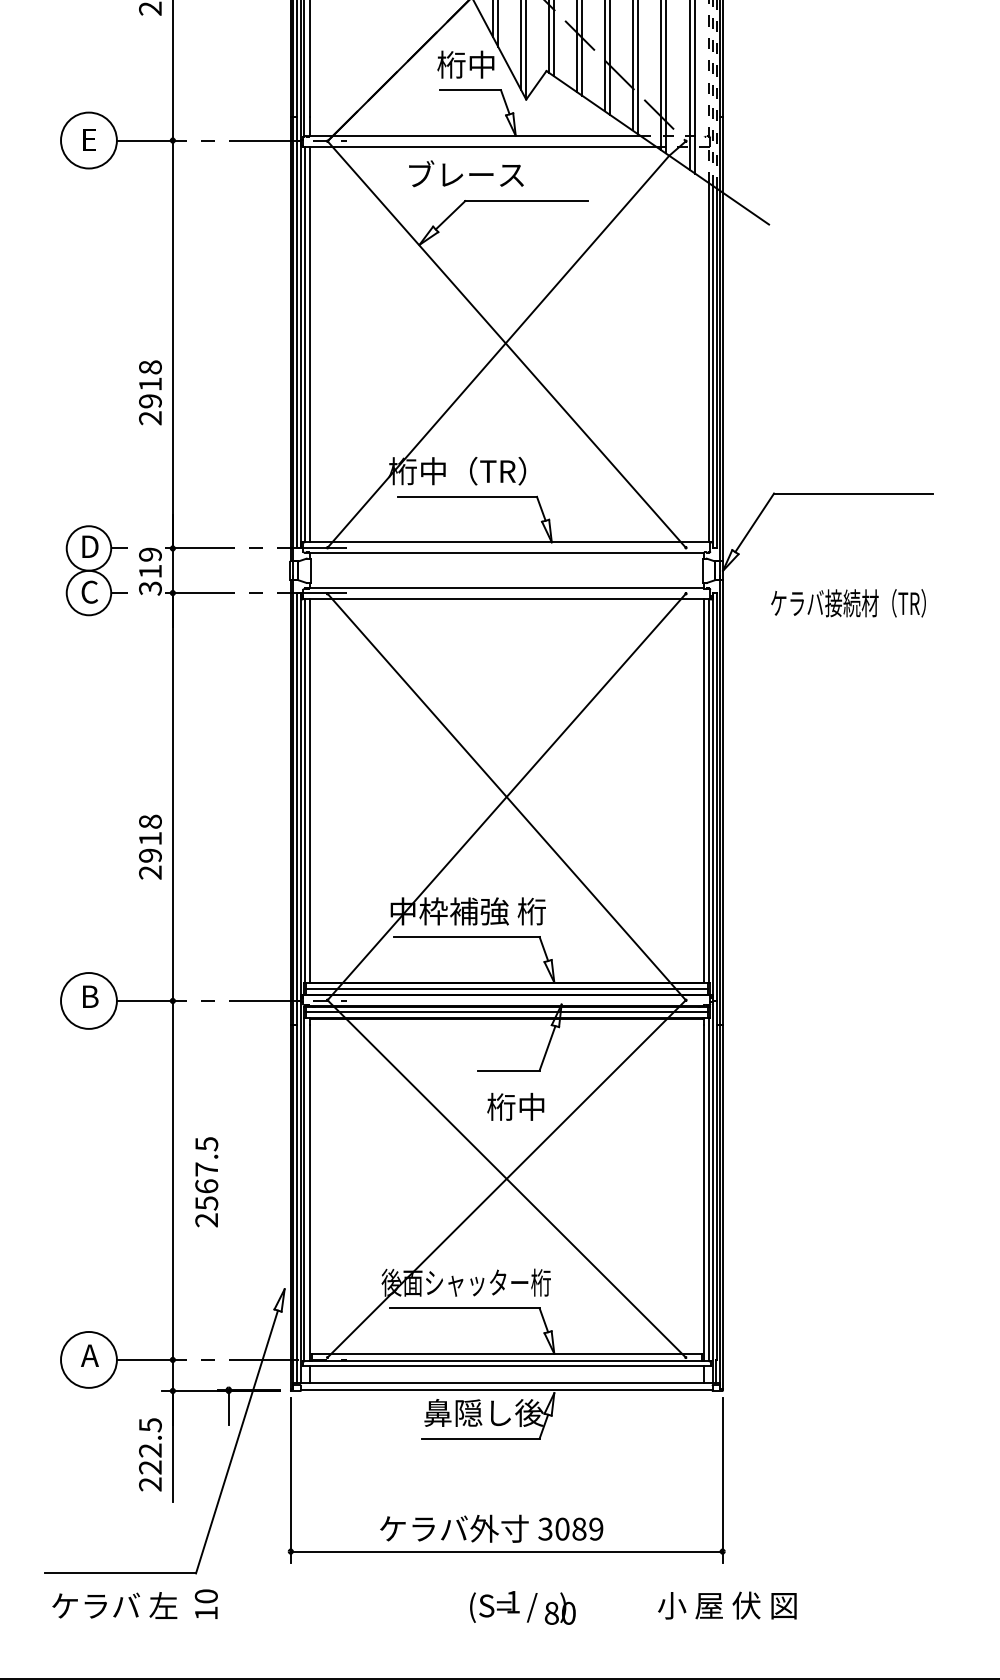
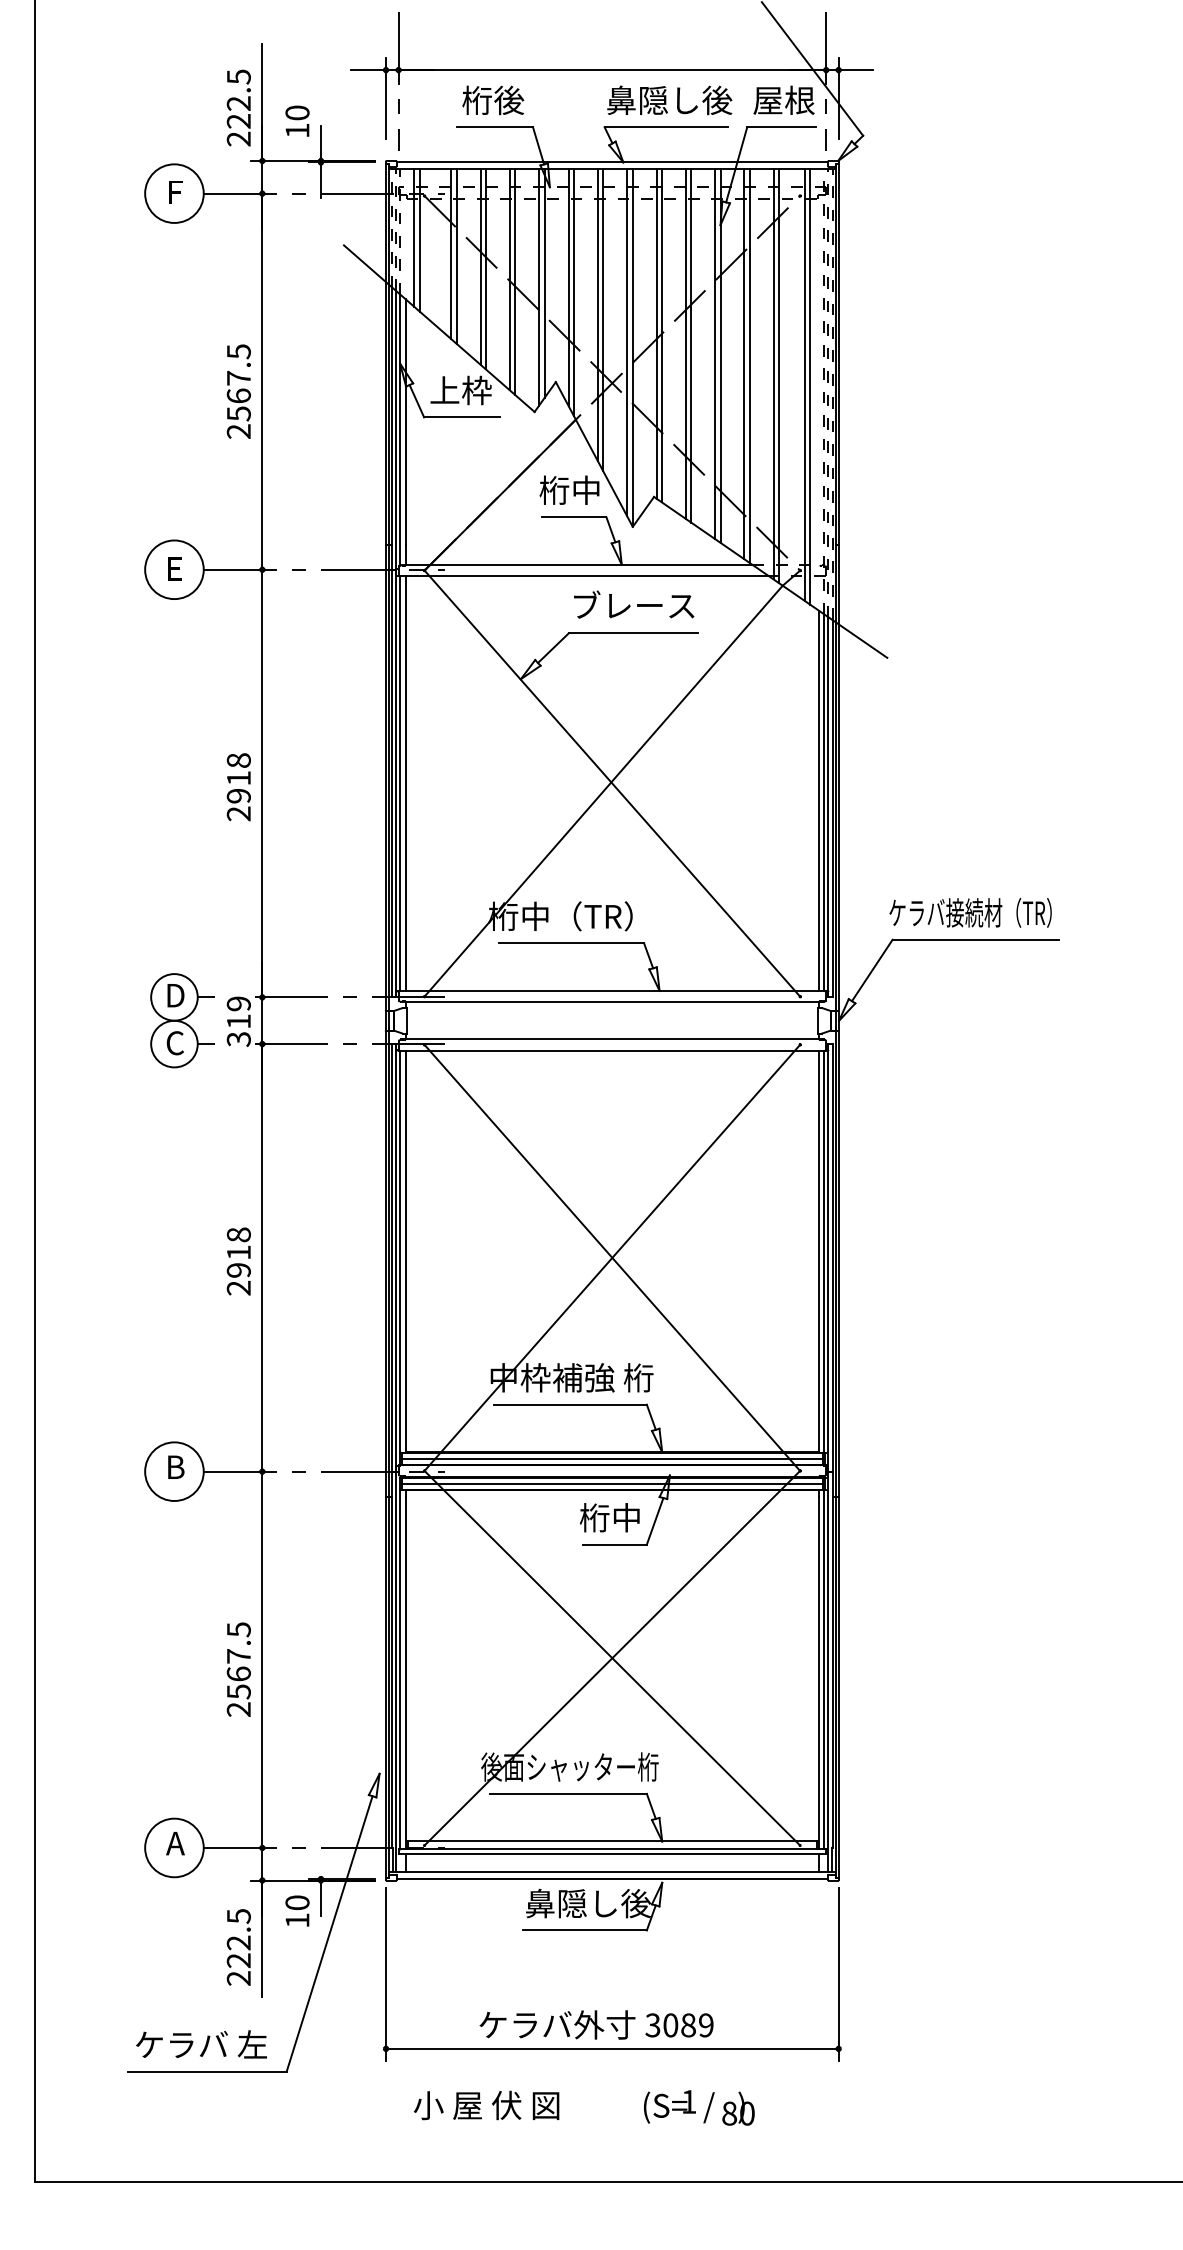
text: (466, 173) -> (634, 604), moved
line: (703, 360) -> (818, 800), added
text: (150, 393) -> (238, 787), moved
text: (848, 602) -> (970, 912), moved
text: (150, 847) -> (238, 1261), moved
text: (515, 1106) -> (609, 1517), moved
text: (206, 1182) -> (238, 1669), moved
text: (206, 1603) -> (297, 1910), moved
text: (114, 1605) -> (201, 2044), moved
text: (727, 1605) -> (486, 2105), moved
text: (523, 1607) -> (699, 2107), moved

